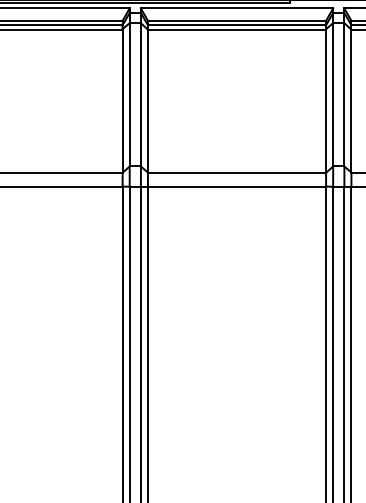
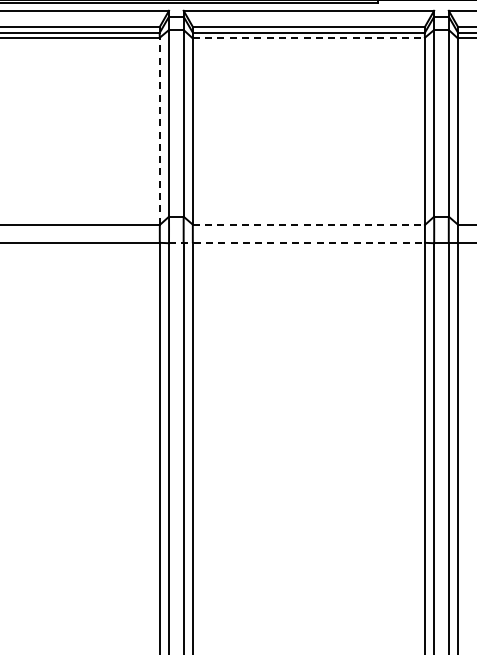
line: (237, 29) -> (309, 38), solid -> dashed
line: (122, 101) -> (159, 131), solid -> dashed
line: (237, 172) -> (309, 224), solid -> dashed
line: (228, 187) -> (297, 243), solid -> dashed

